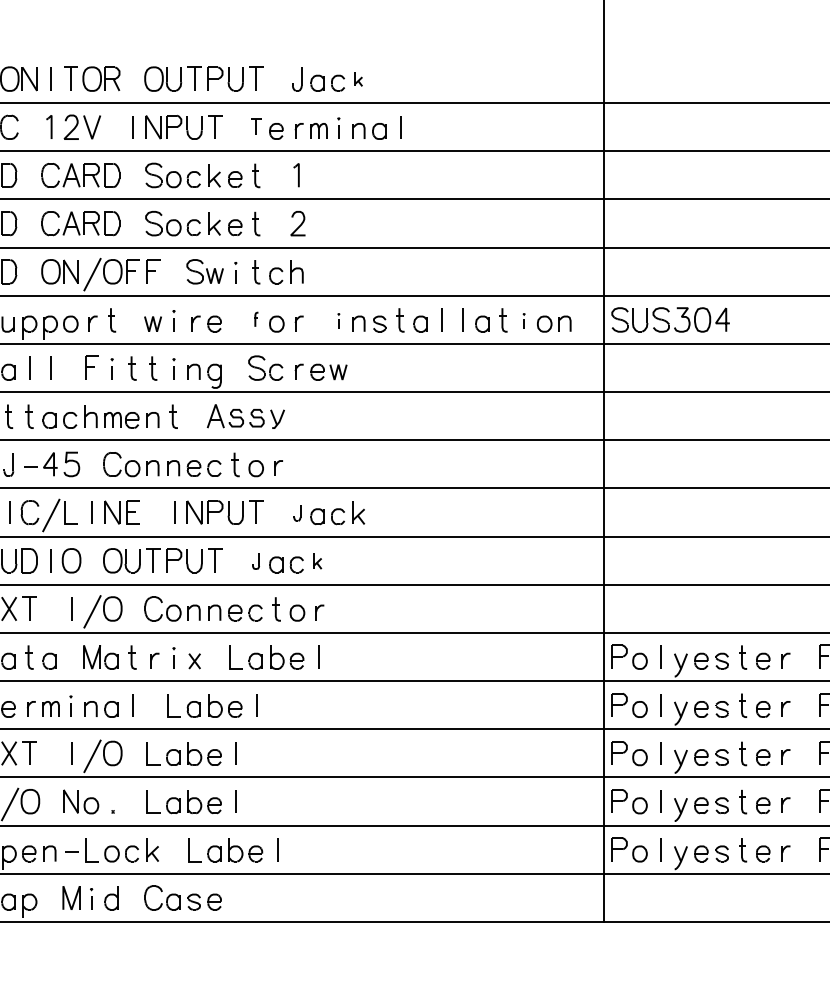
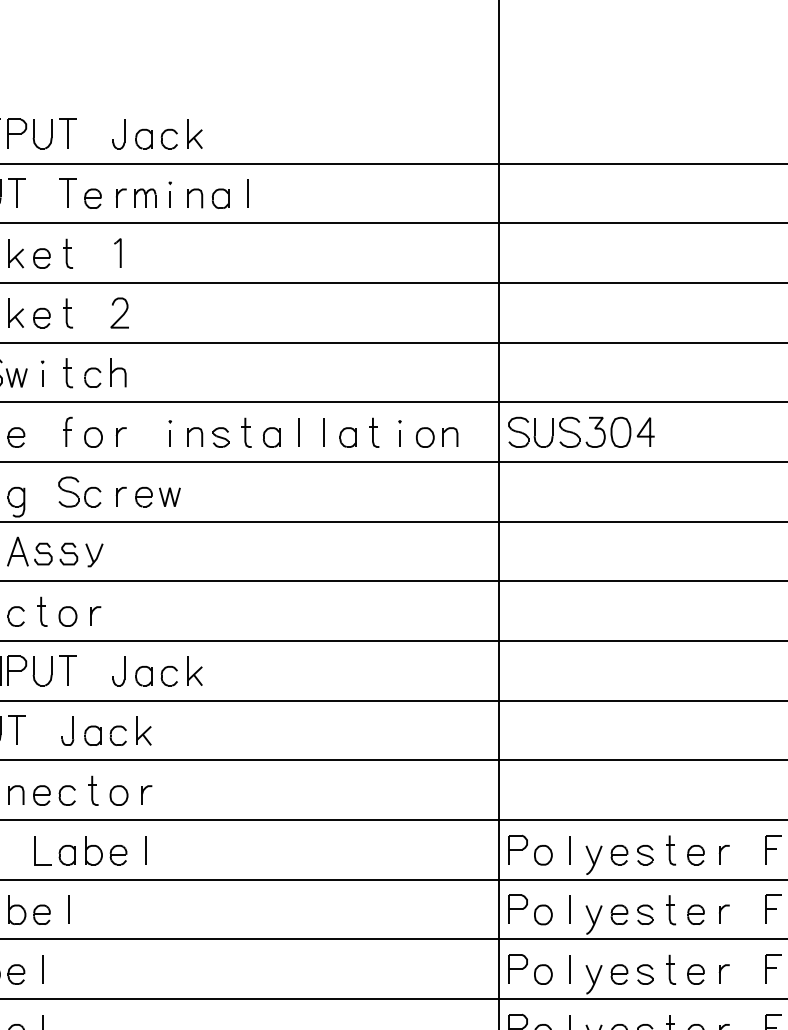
part: (358, 79) -> (194, 134), size x1.67
part: (256, 126) -> (68, 192), size x1.43
part: (255, 319) -> (67, 431), size x1.67
part: (338, 320) -> (169, 433), size x1.43
part: (523, 320) -> (399, 433), size x1.43
part: (297, 512) -> (119, 670), size x1.43
part: (317, 560) -> (143, 730), size x1.43
part: (255, 561) -> (67, 731), size x1.43

